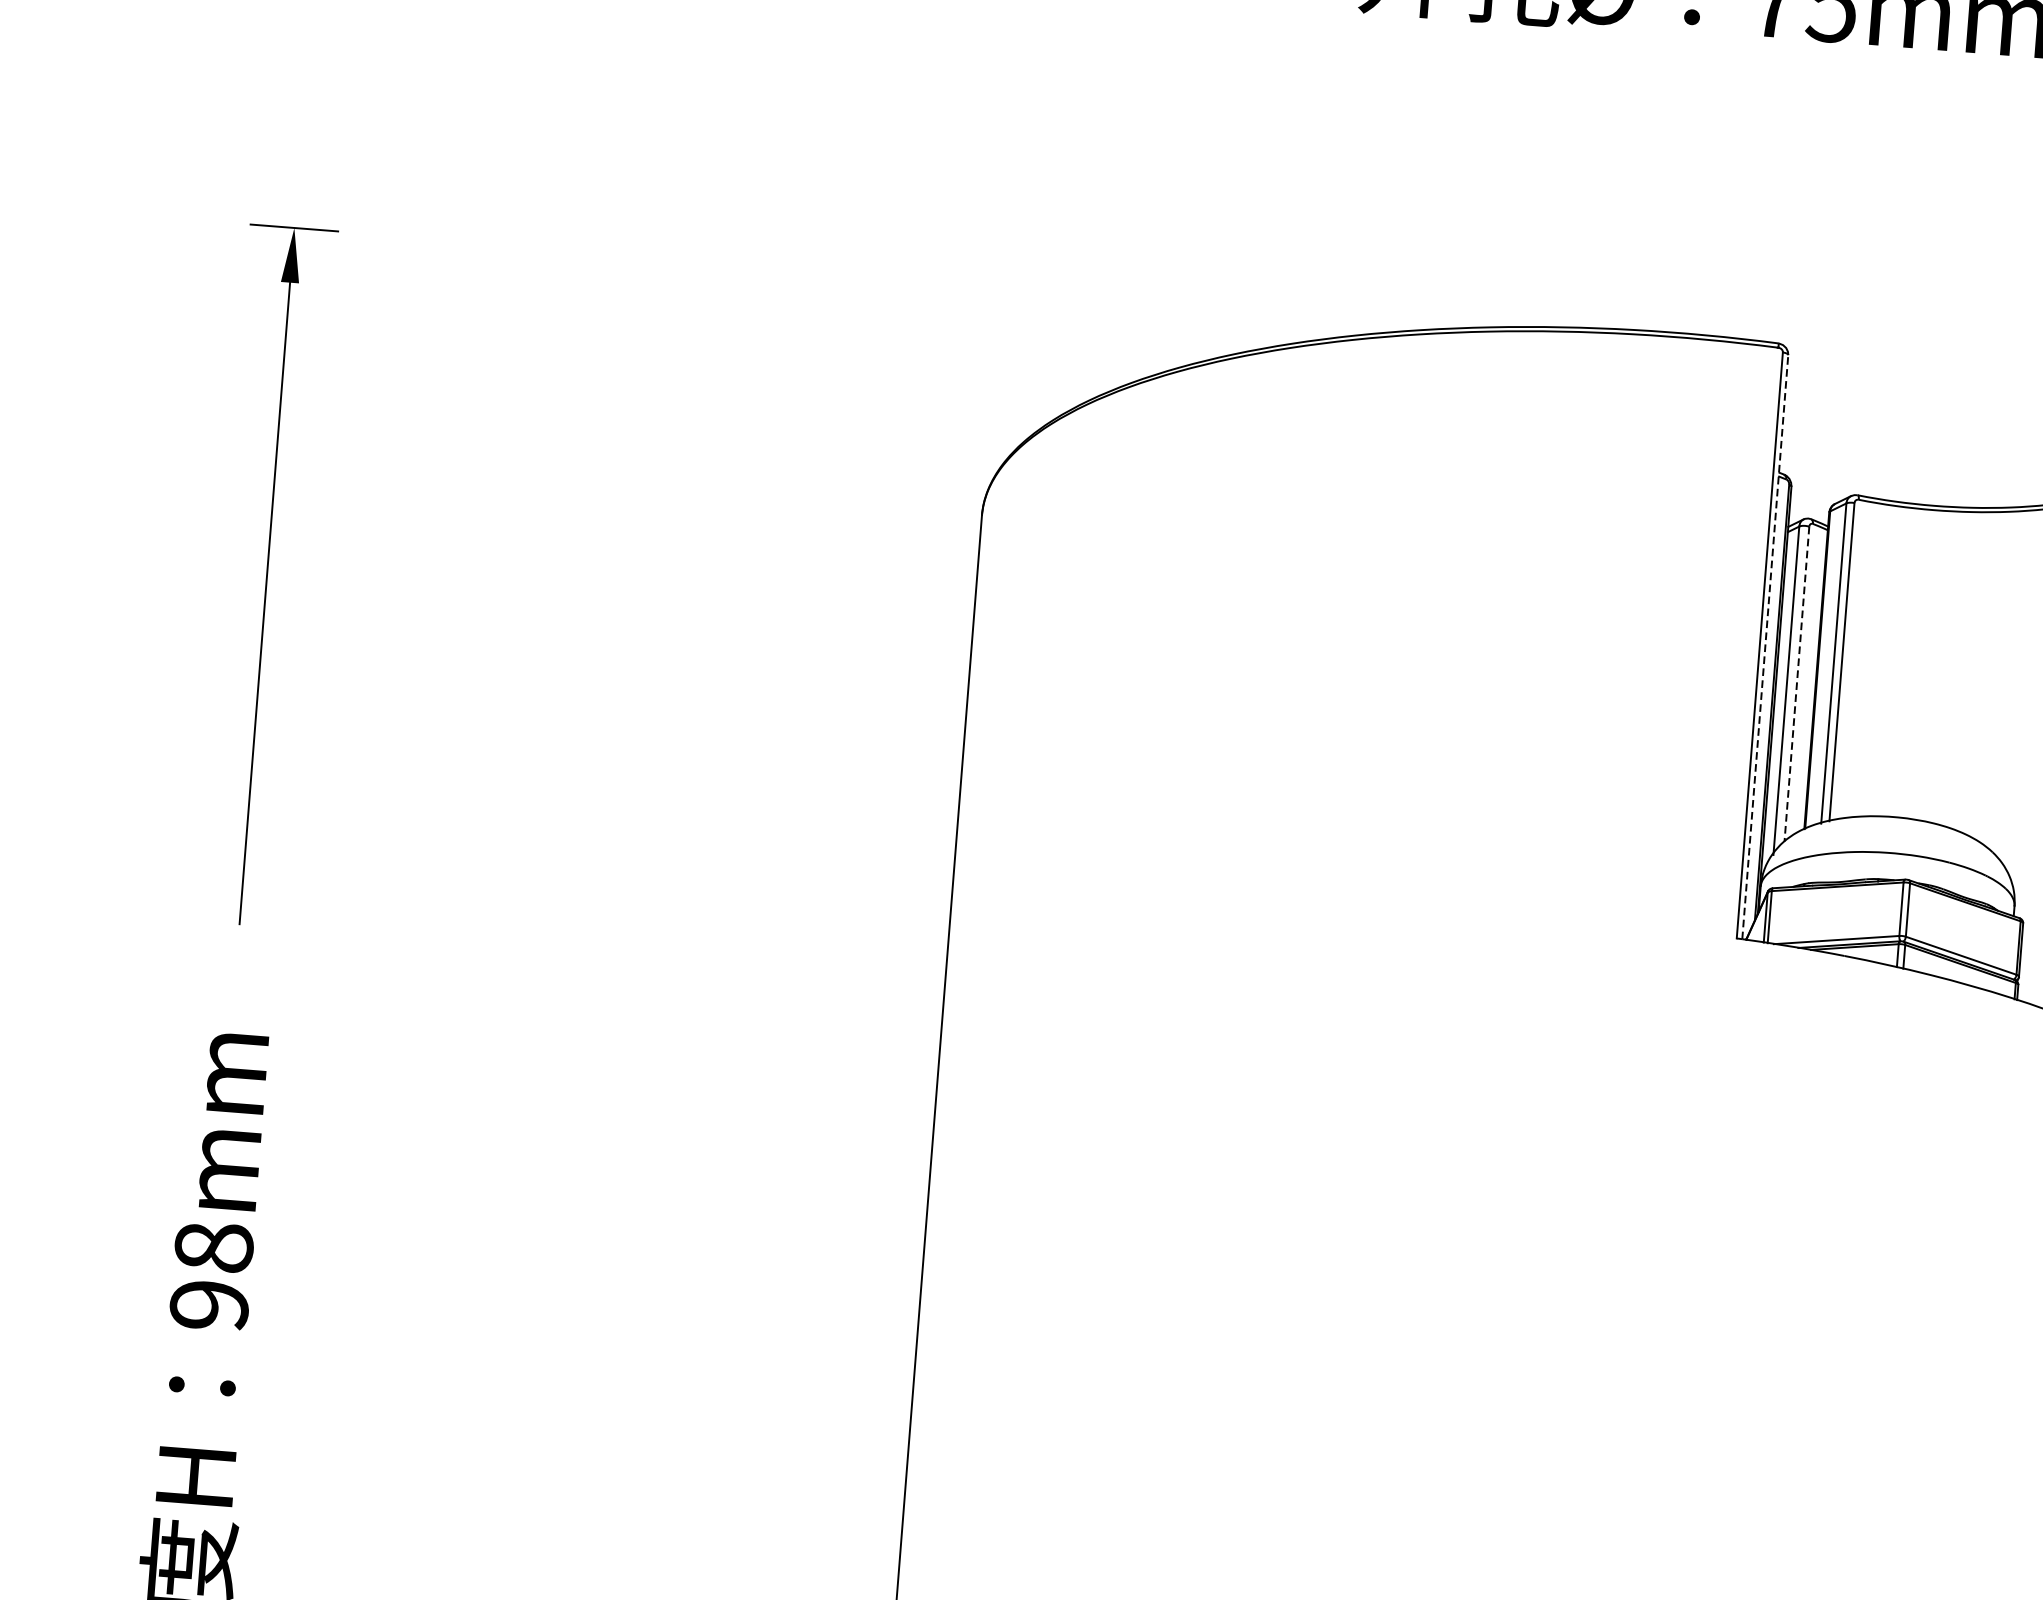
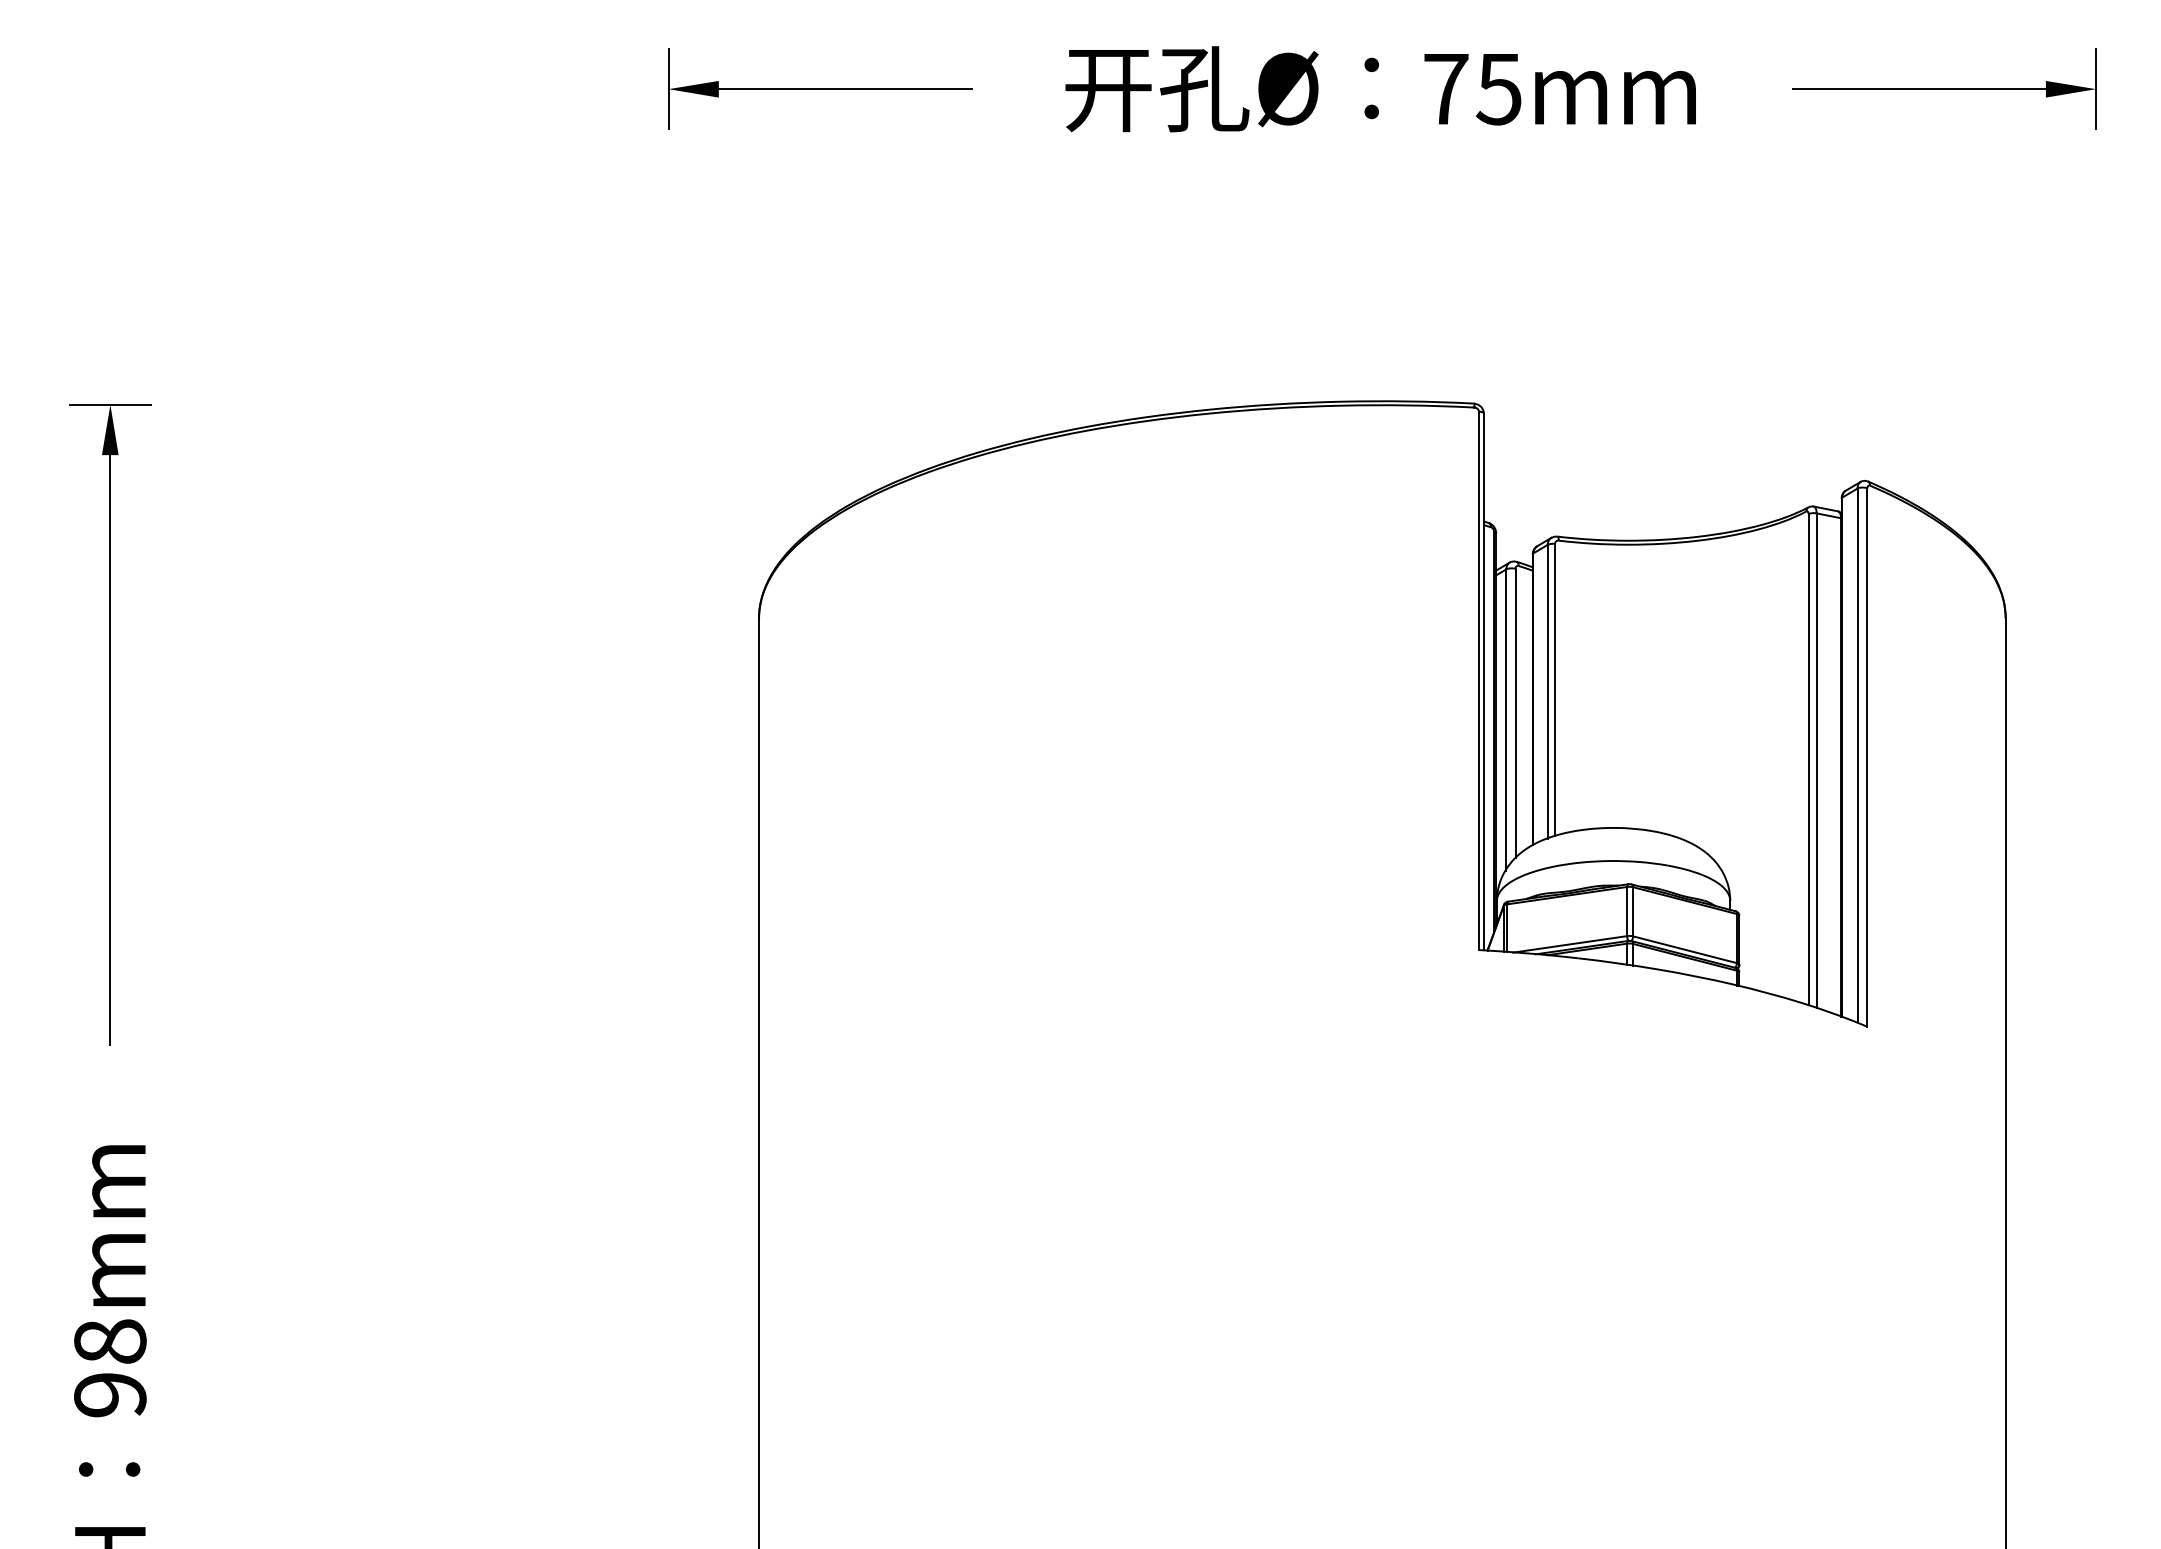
line: (1764, 646) -> (1483, 681), dashed -> solid
line: (1796, 684) -> (1515, 713), dashed -> solid

